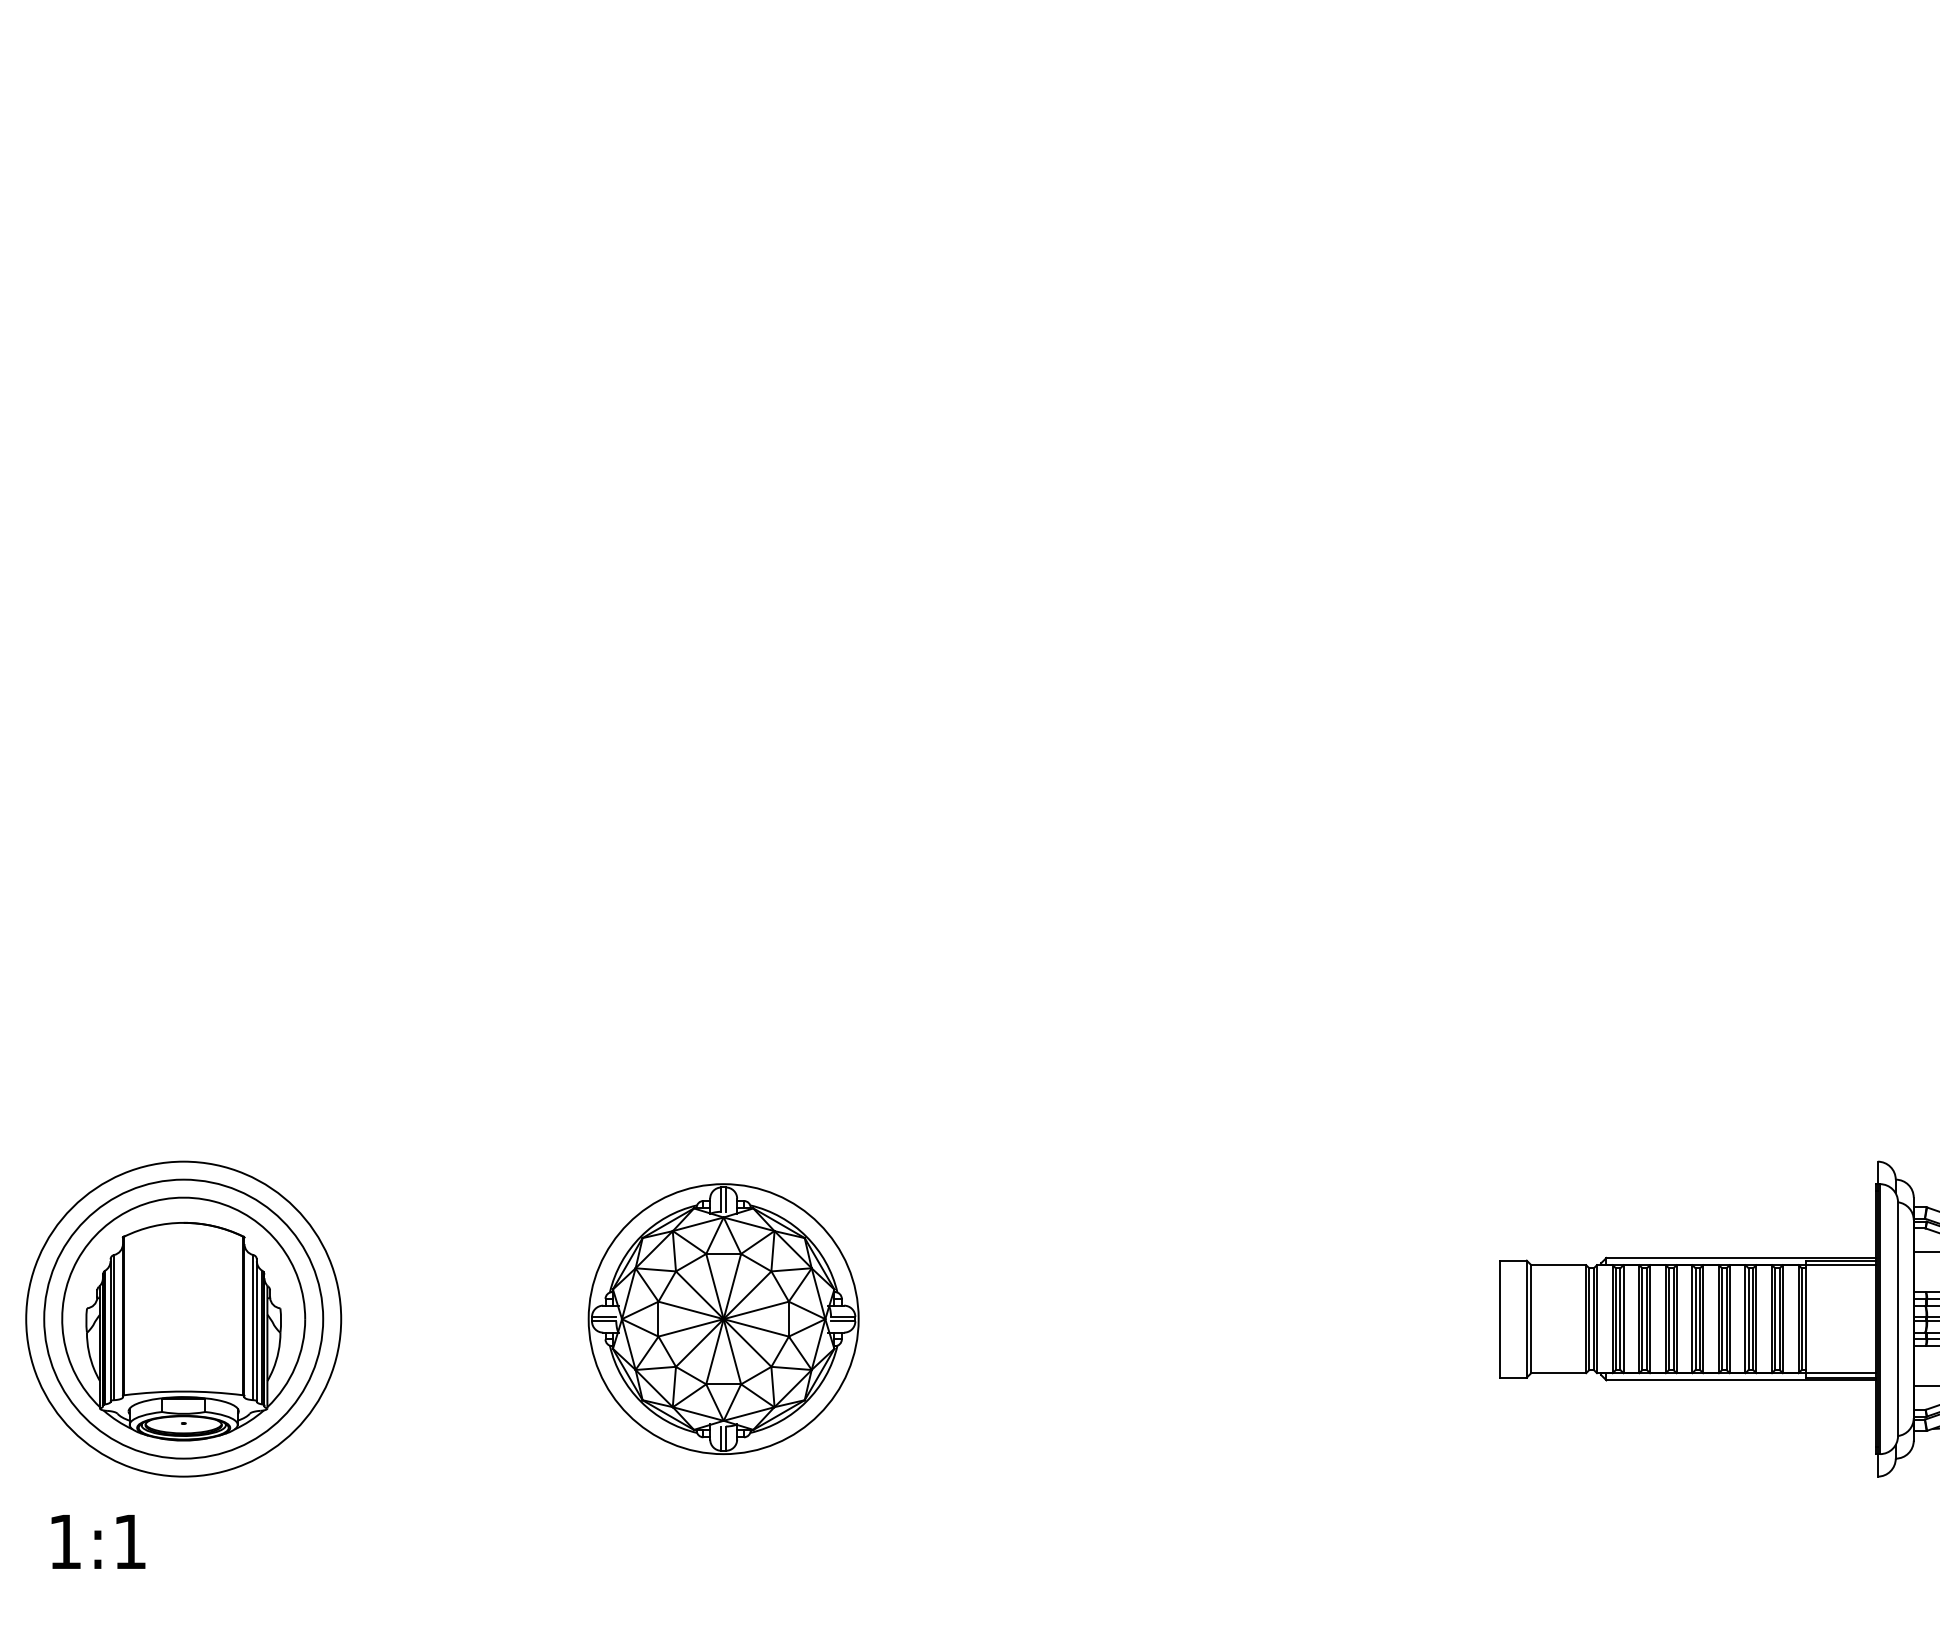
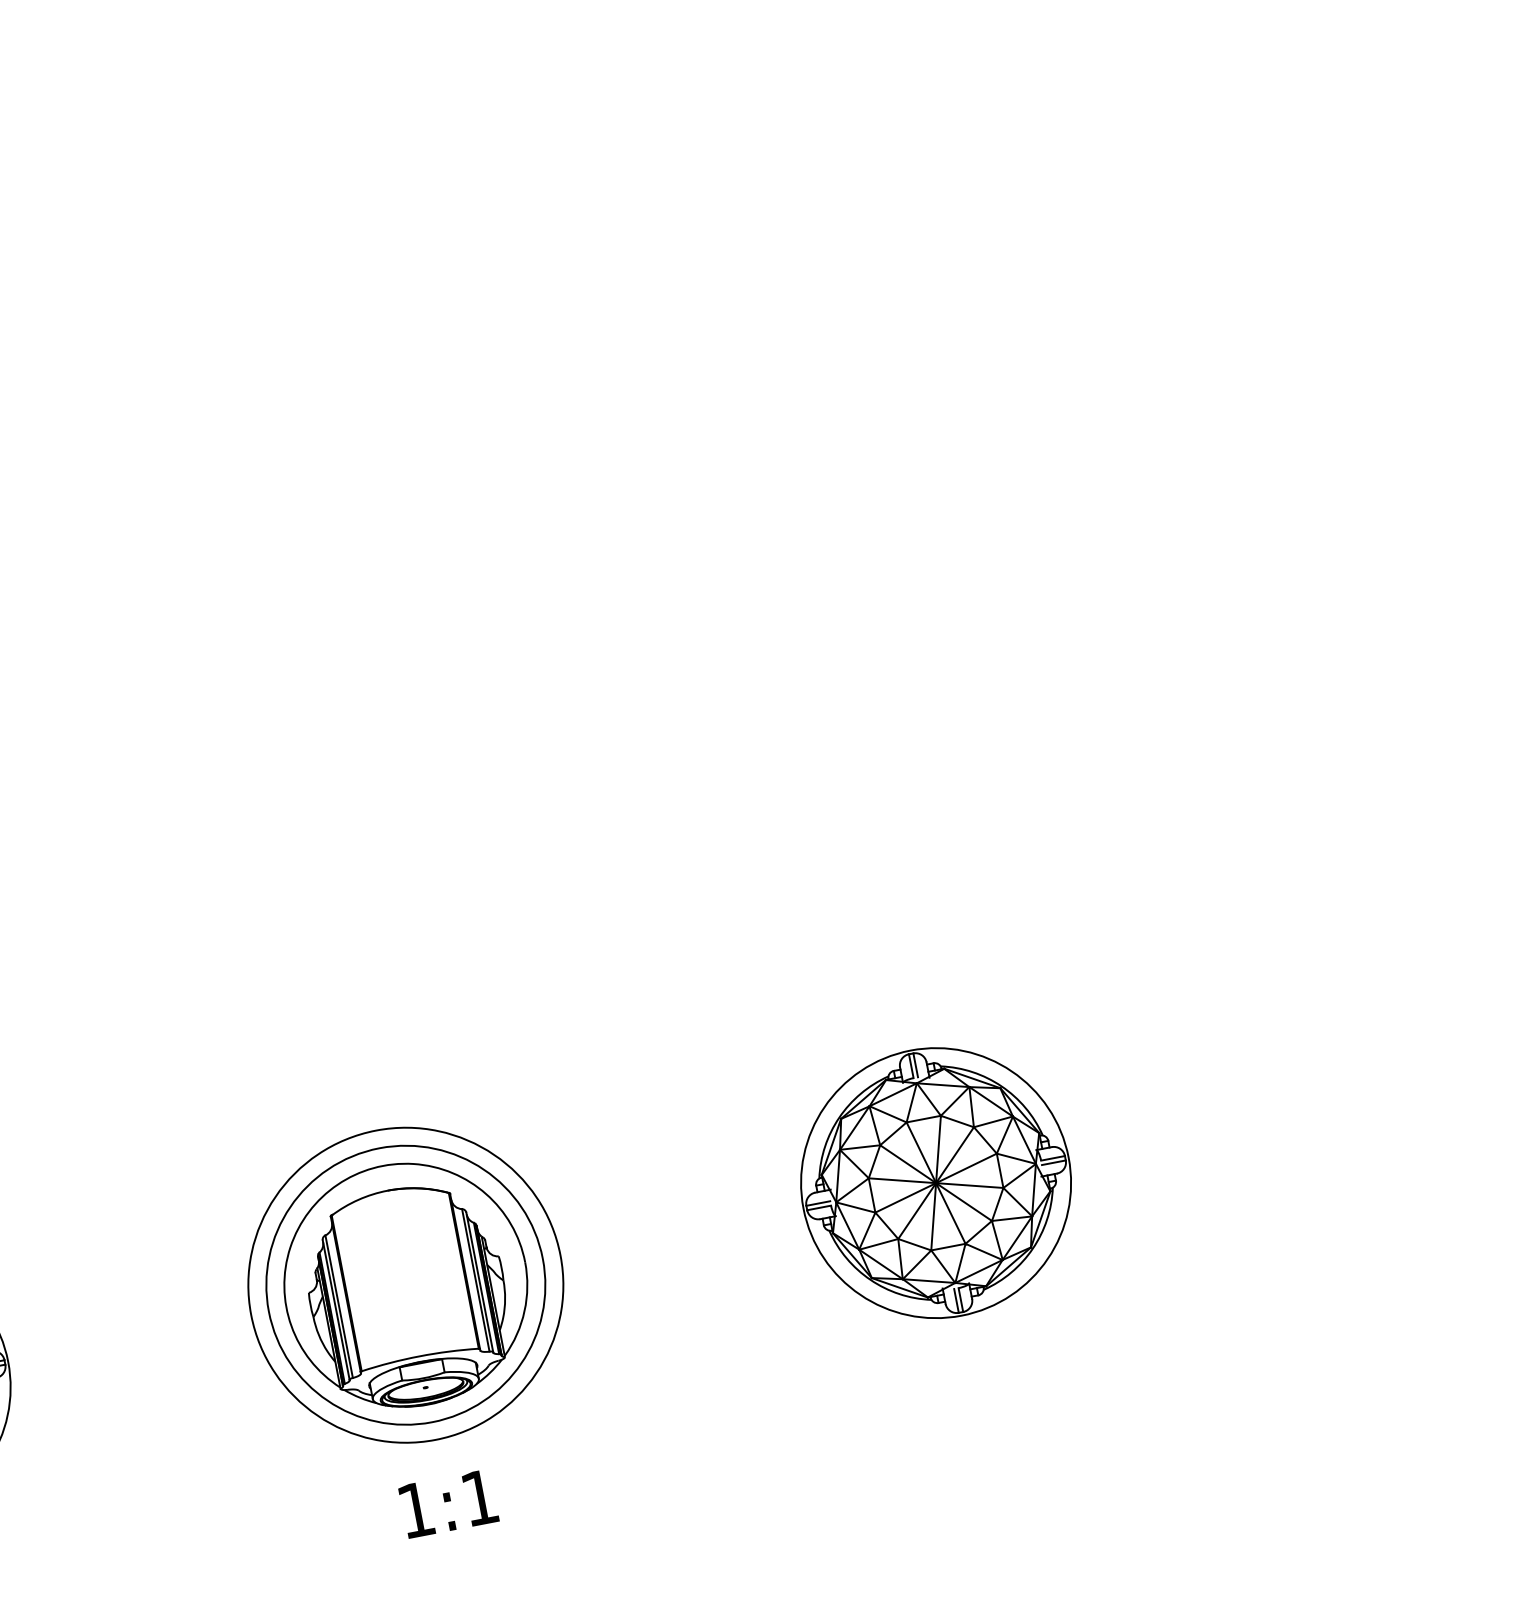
text: (98, 1541) -> (448, 1503), moved

